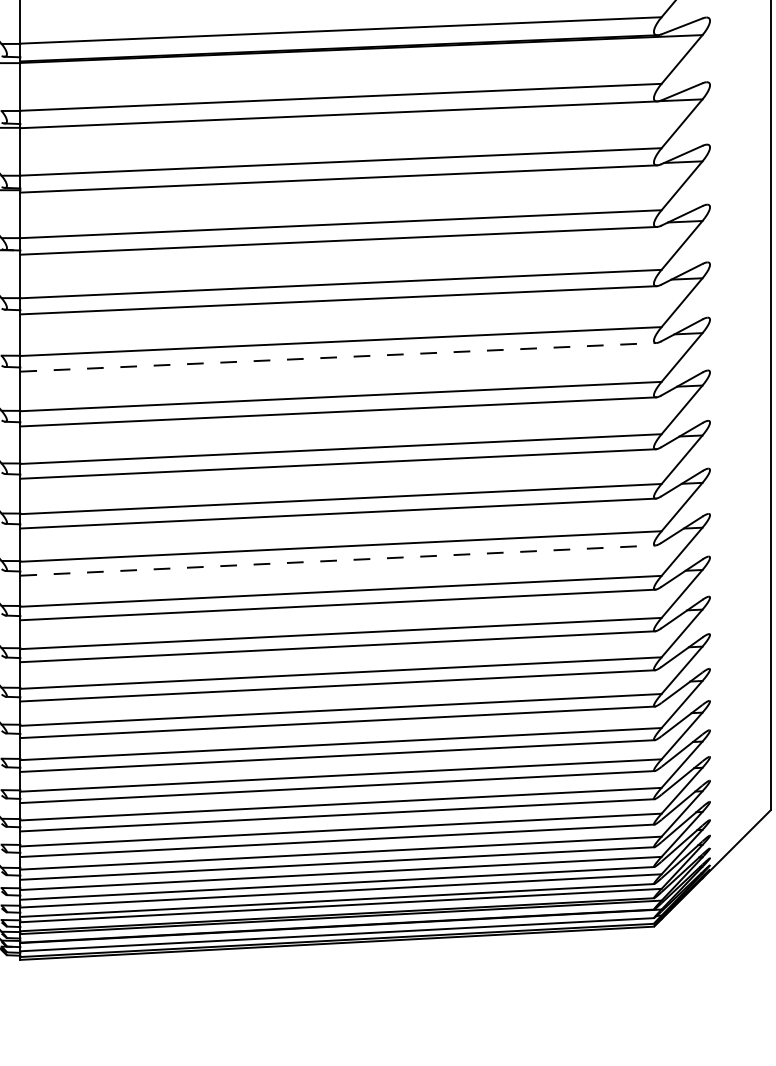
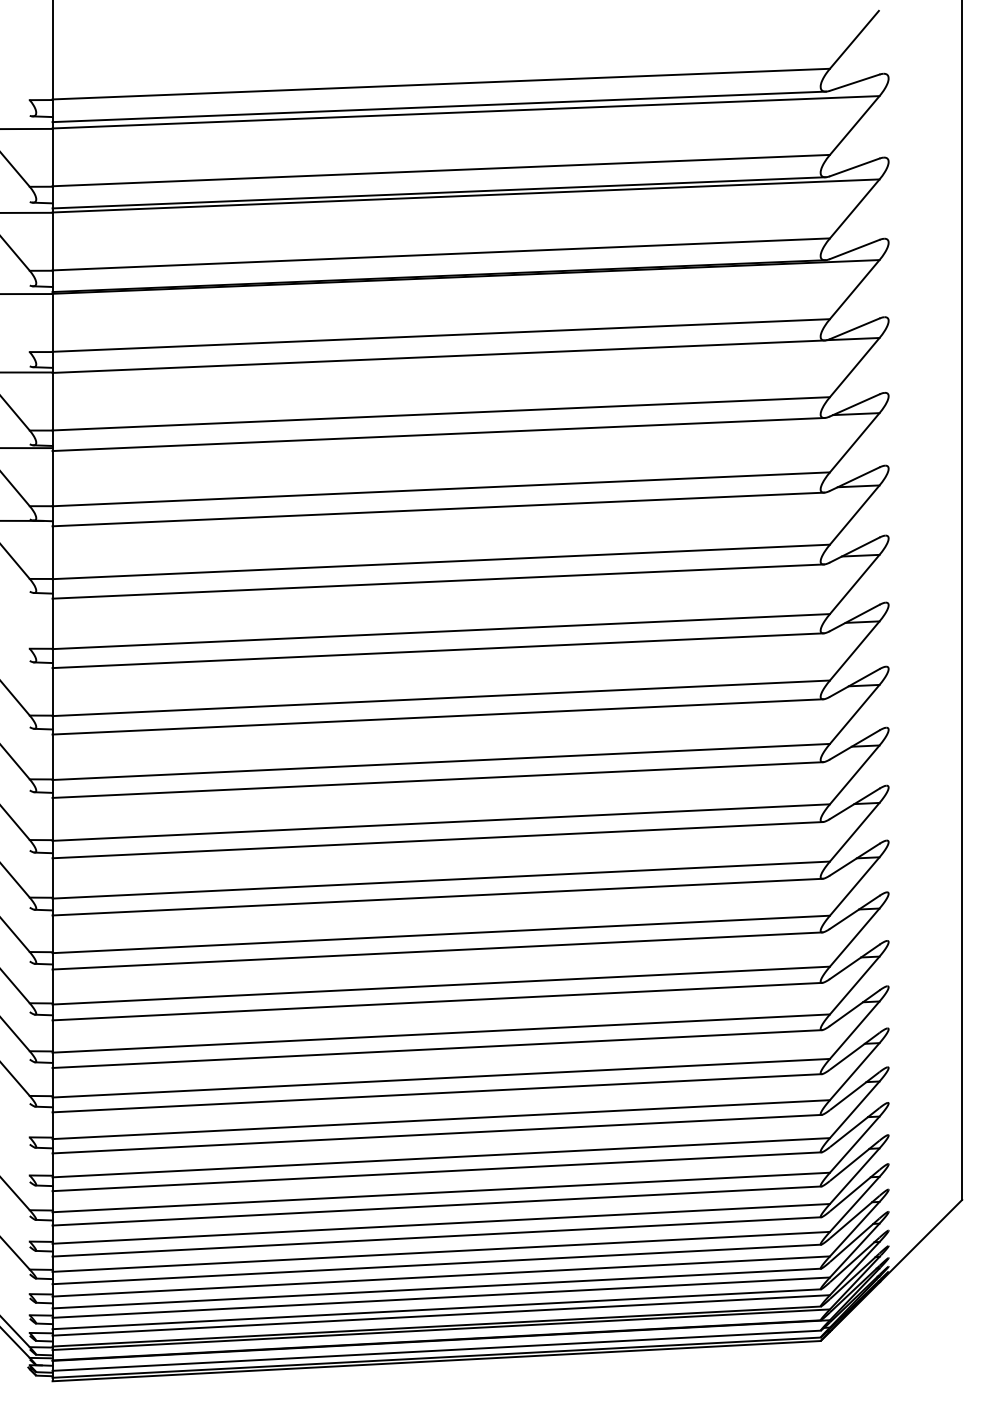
line: (338, 357) -> (438, 650), dashed -> solid
line: (338, 560) -> (438, 897), dashed -> solid

